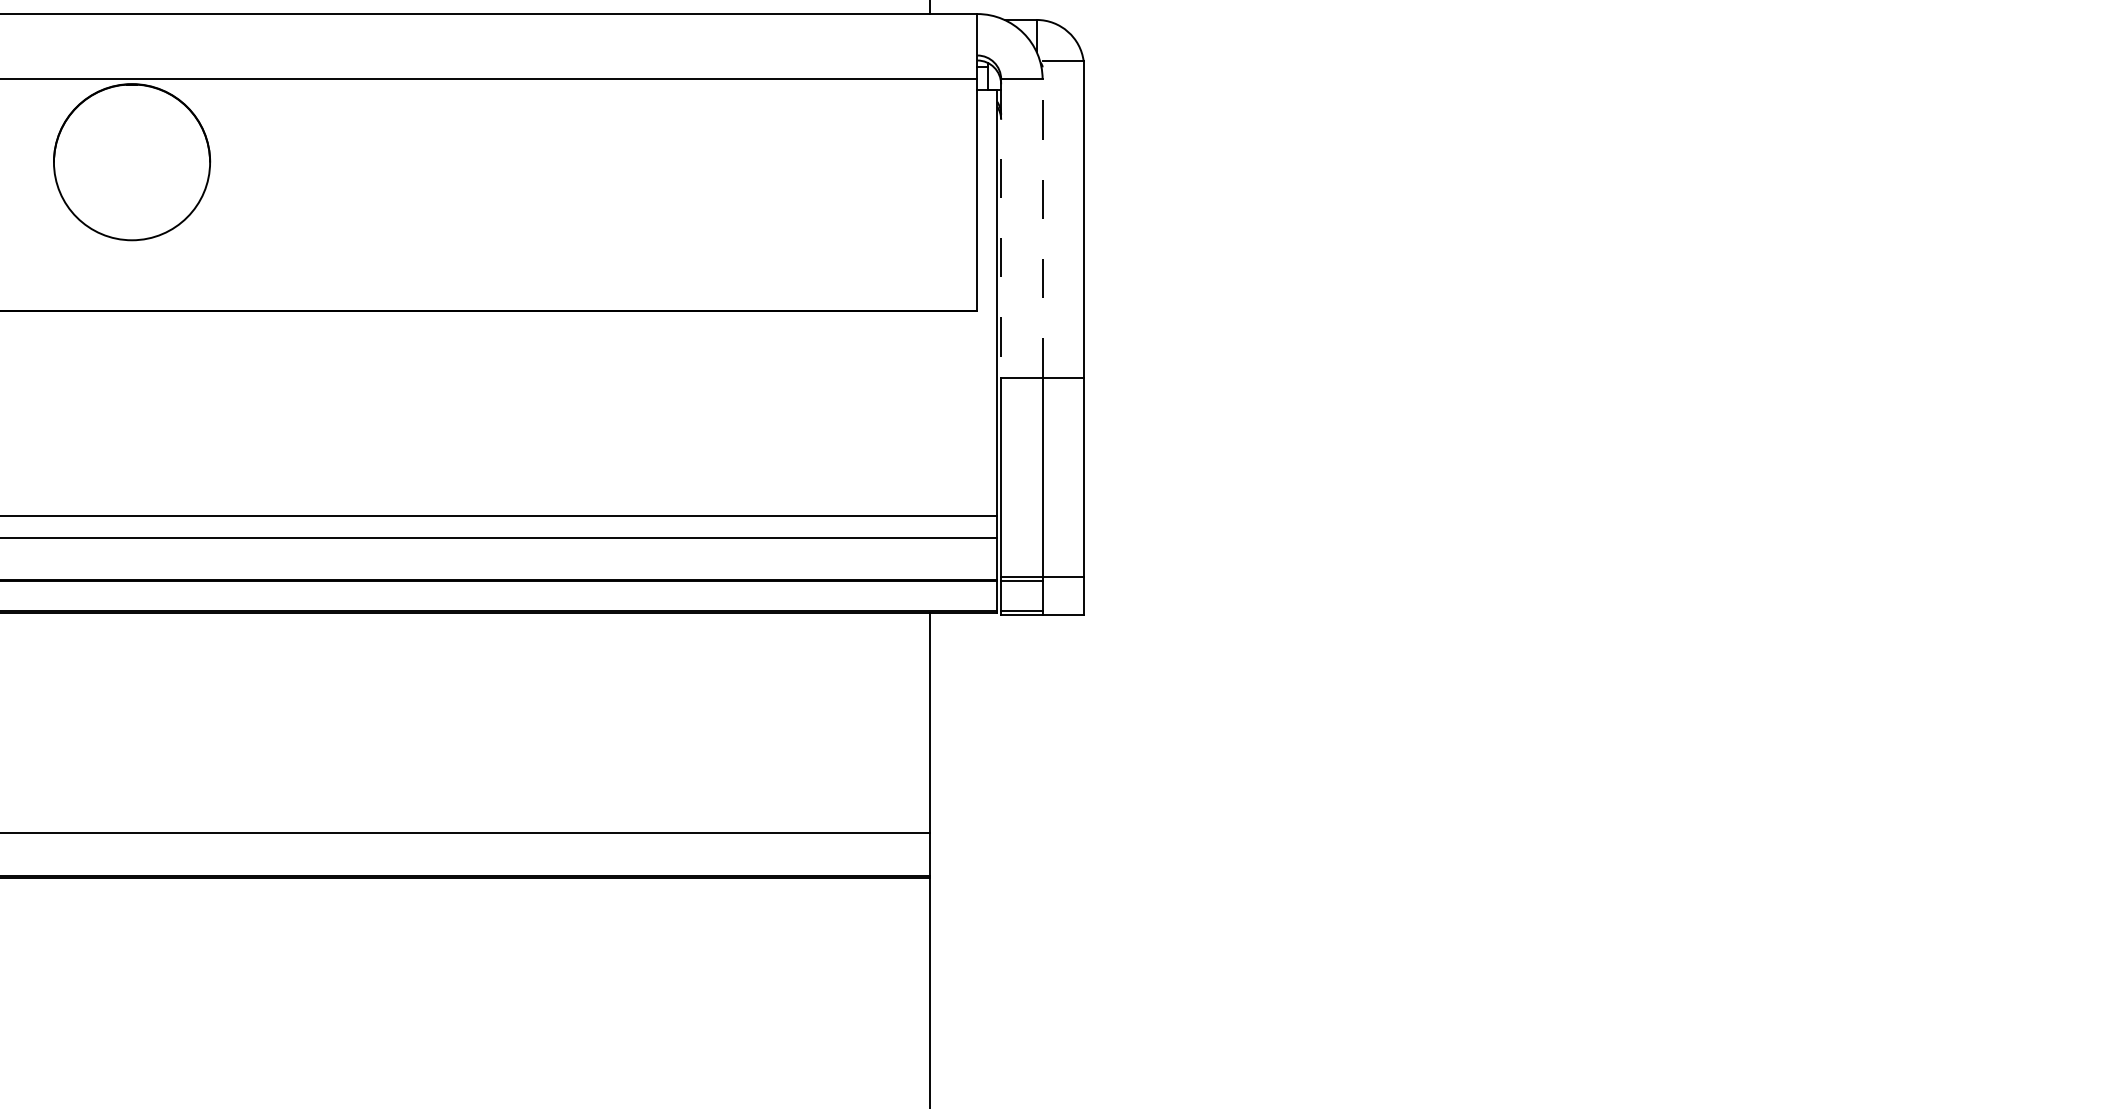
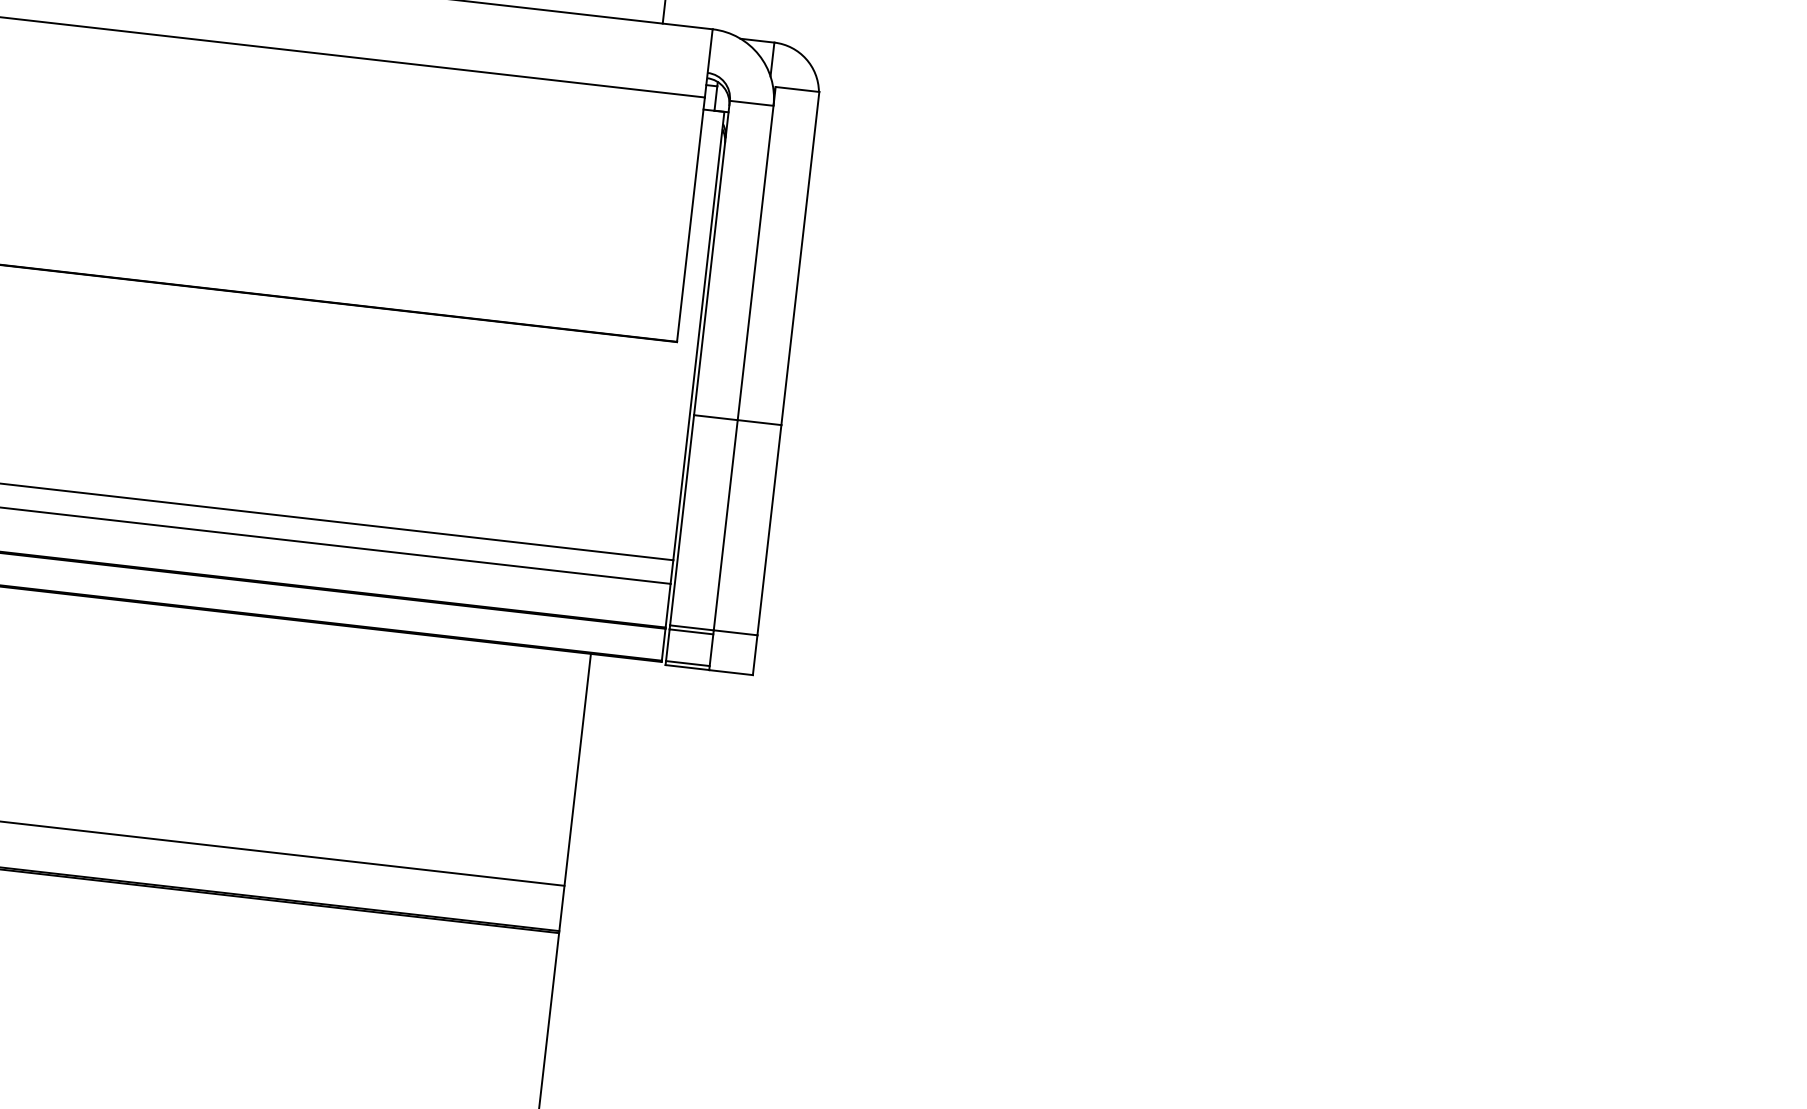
line: (1042, 219) -> (756, 253), dashed -> solid
line: (1001, 229) -> (712, 259), dashed -> solid

